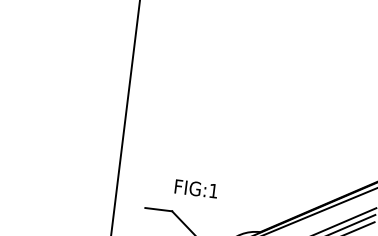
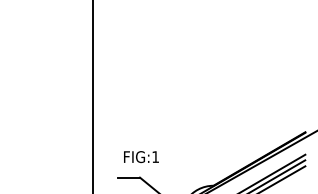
text: (196, 189) -> (141, 157), moved

